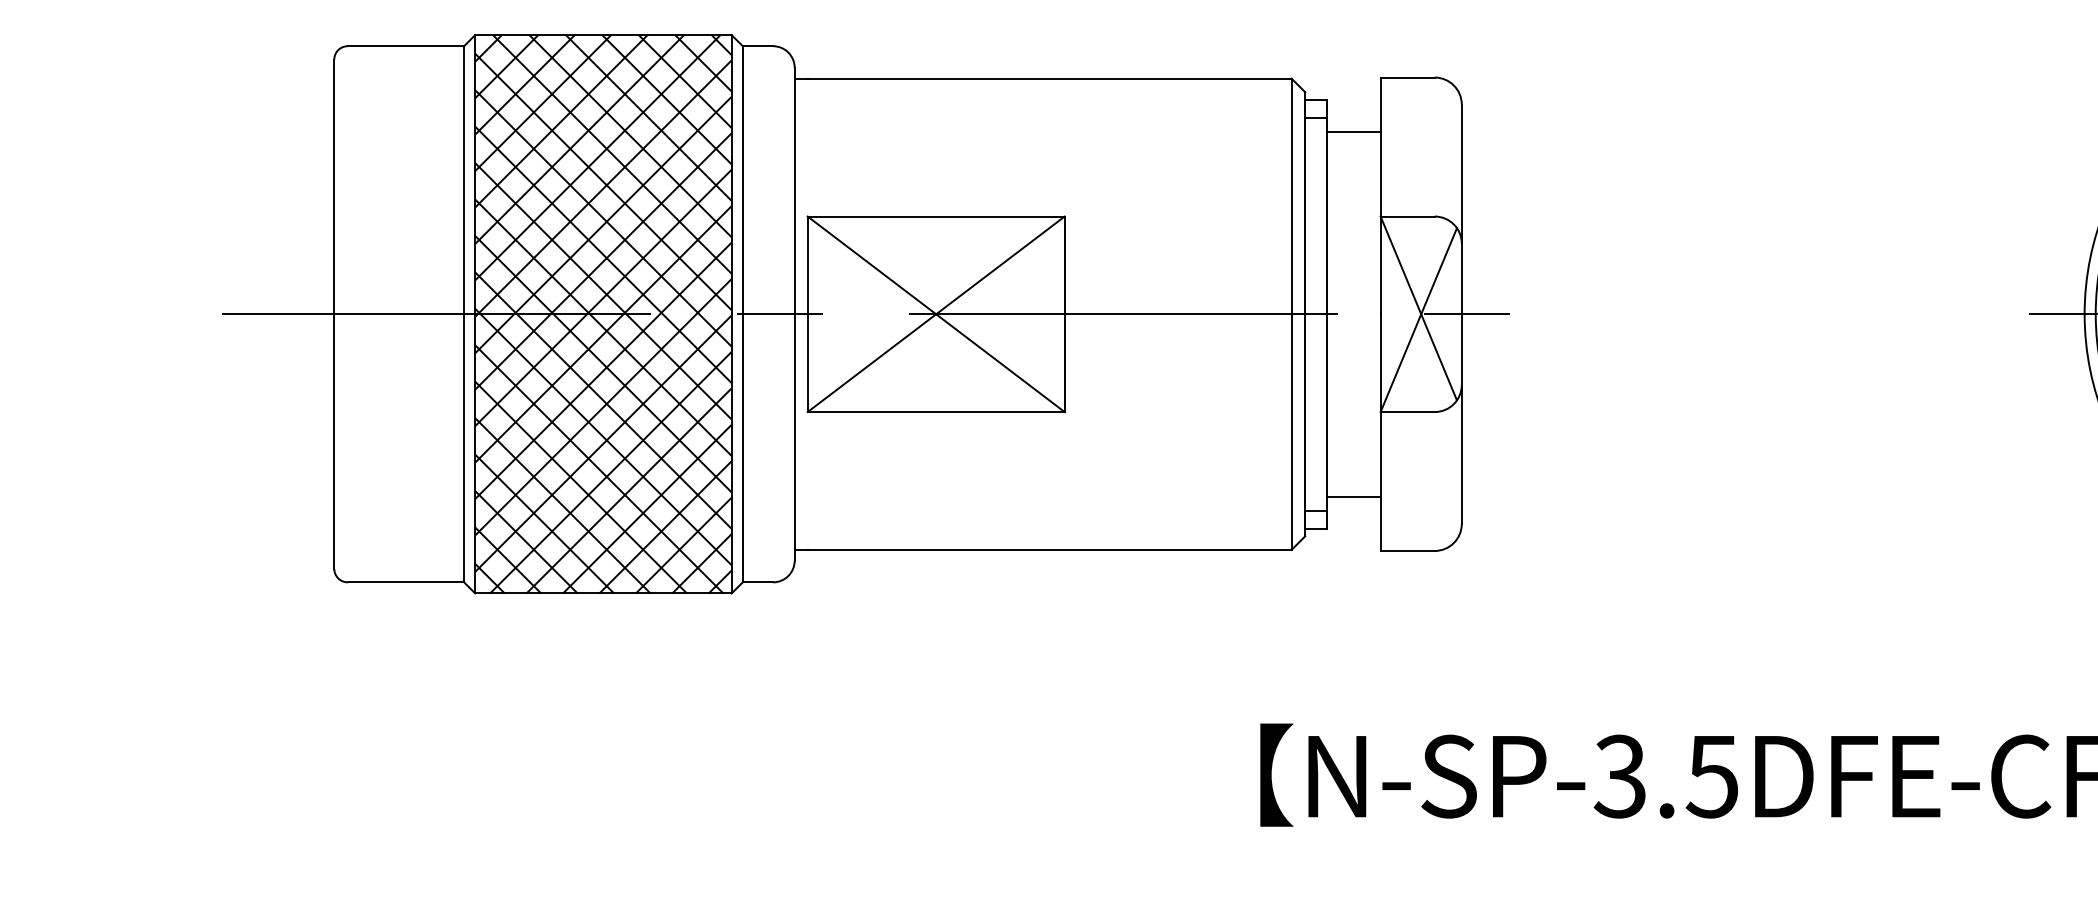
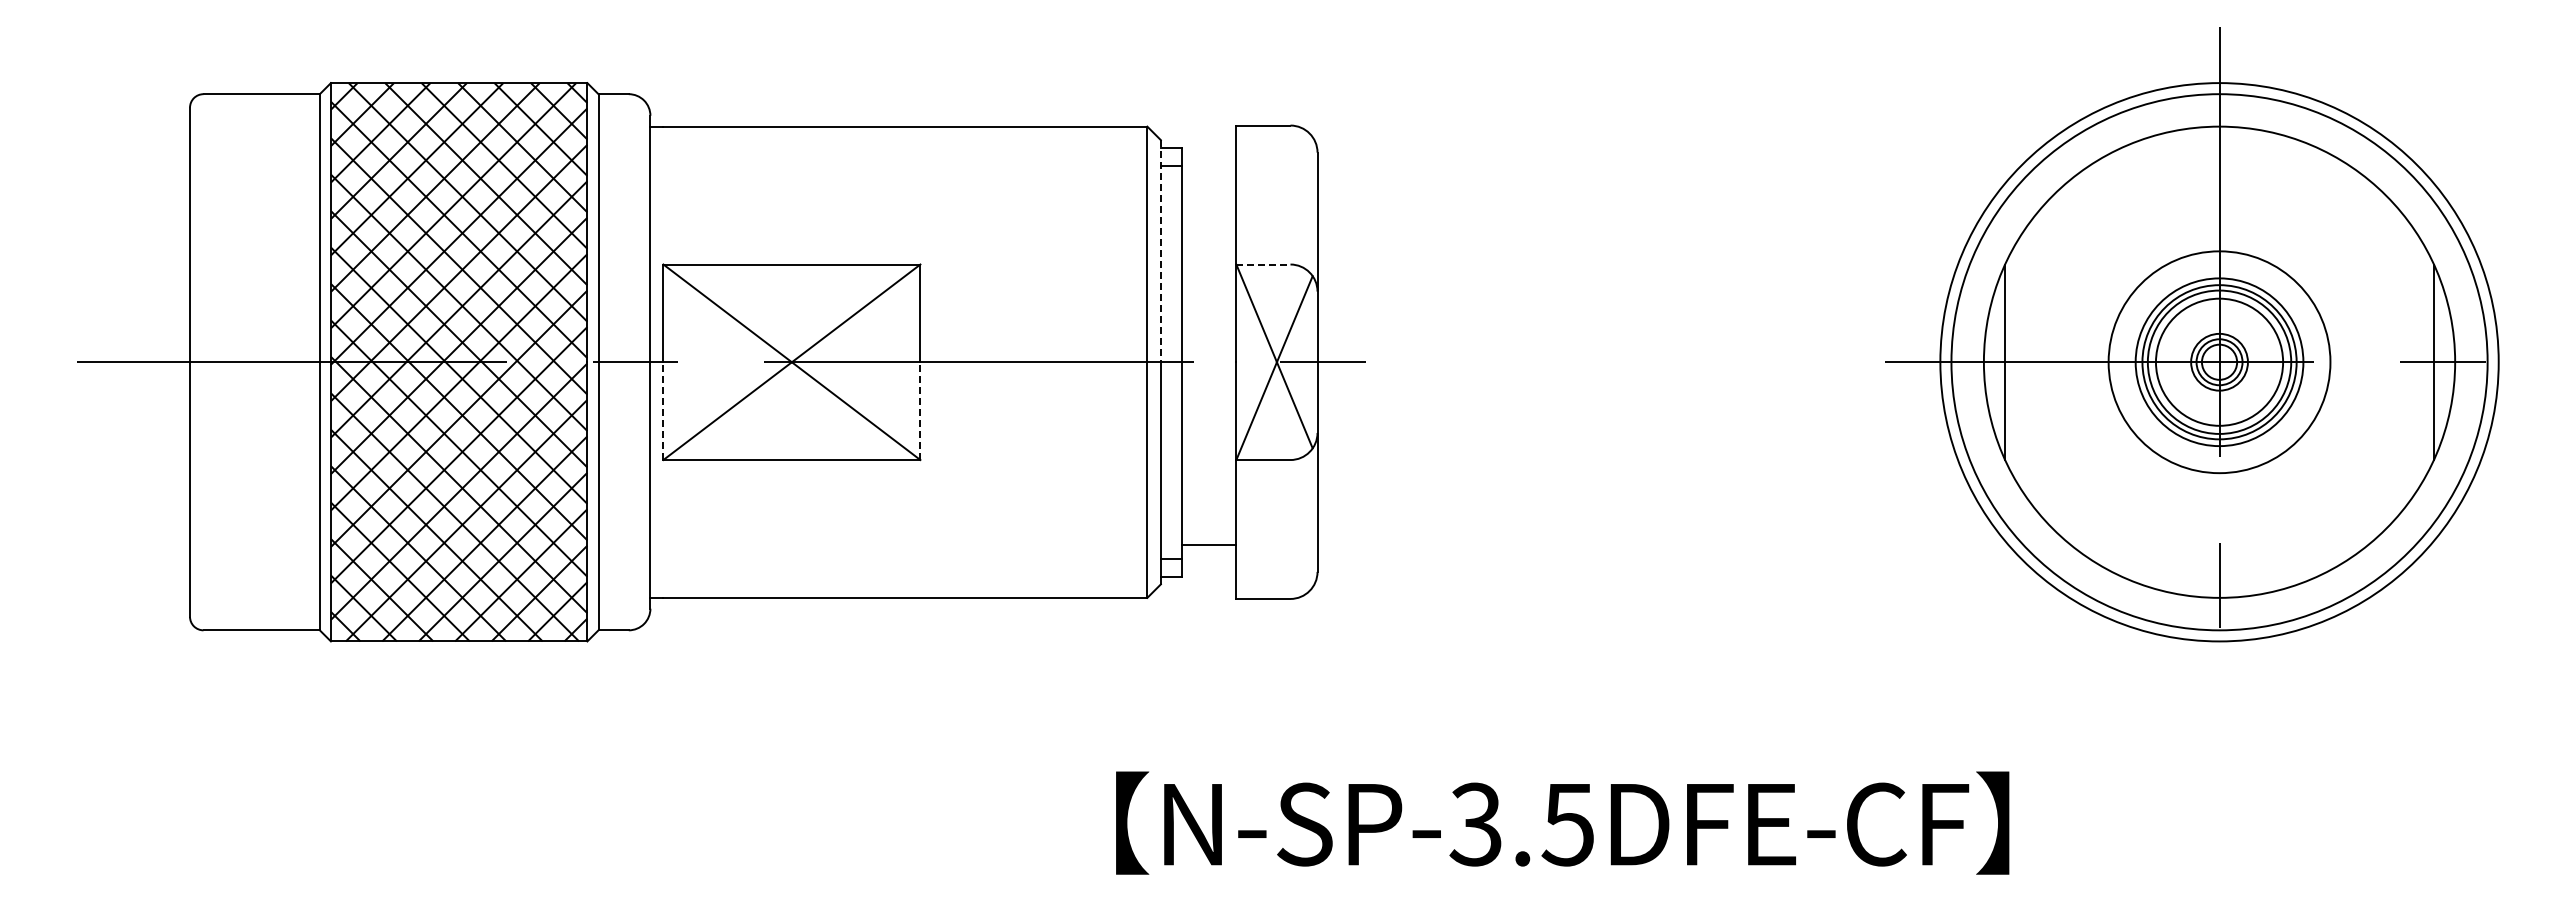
line: (1353, 131) -> (1209, 179), removed
line: (1304, 203) -> (1160, 251), solid -> dashed
line: (1407, 216) -> (1263, 264), solid -> dashed
line: (807, 363) -> (663, 411), solid -> dashed
line: (1064, 363) -> (920, 411), solid -> dashed

